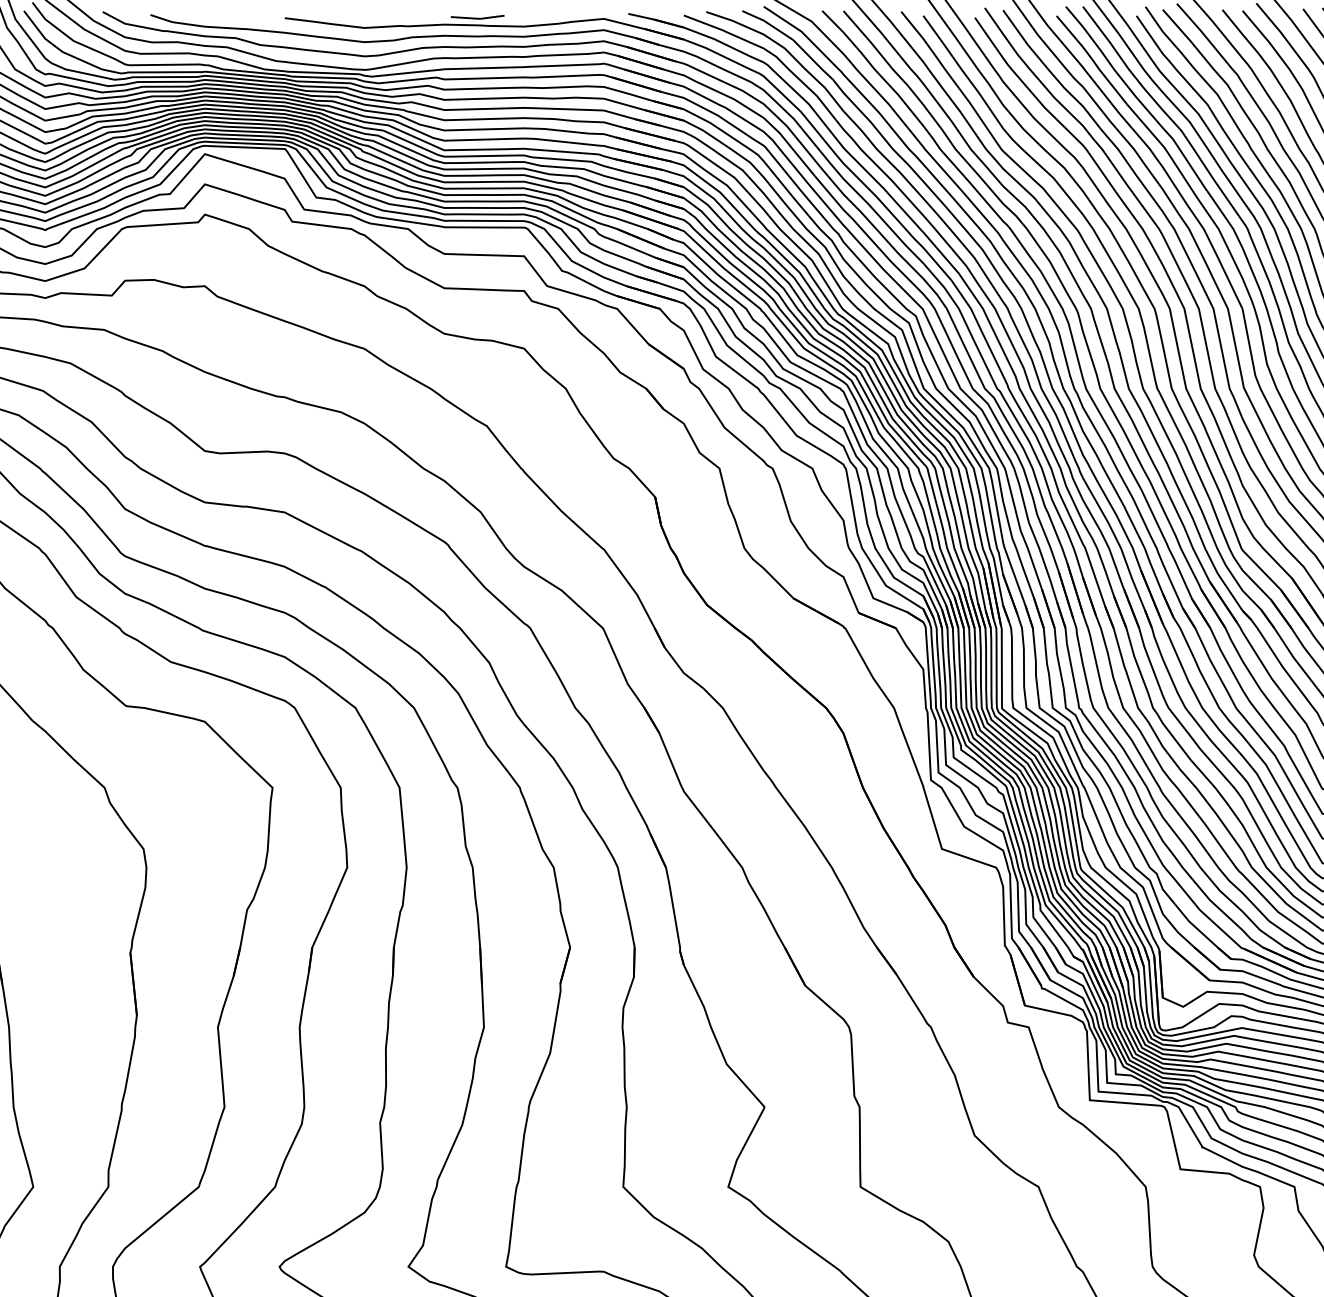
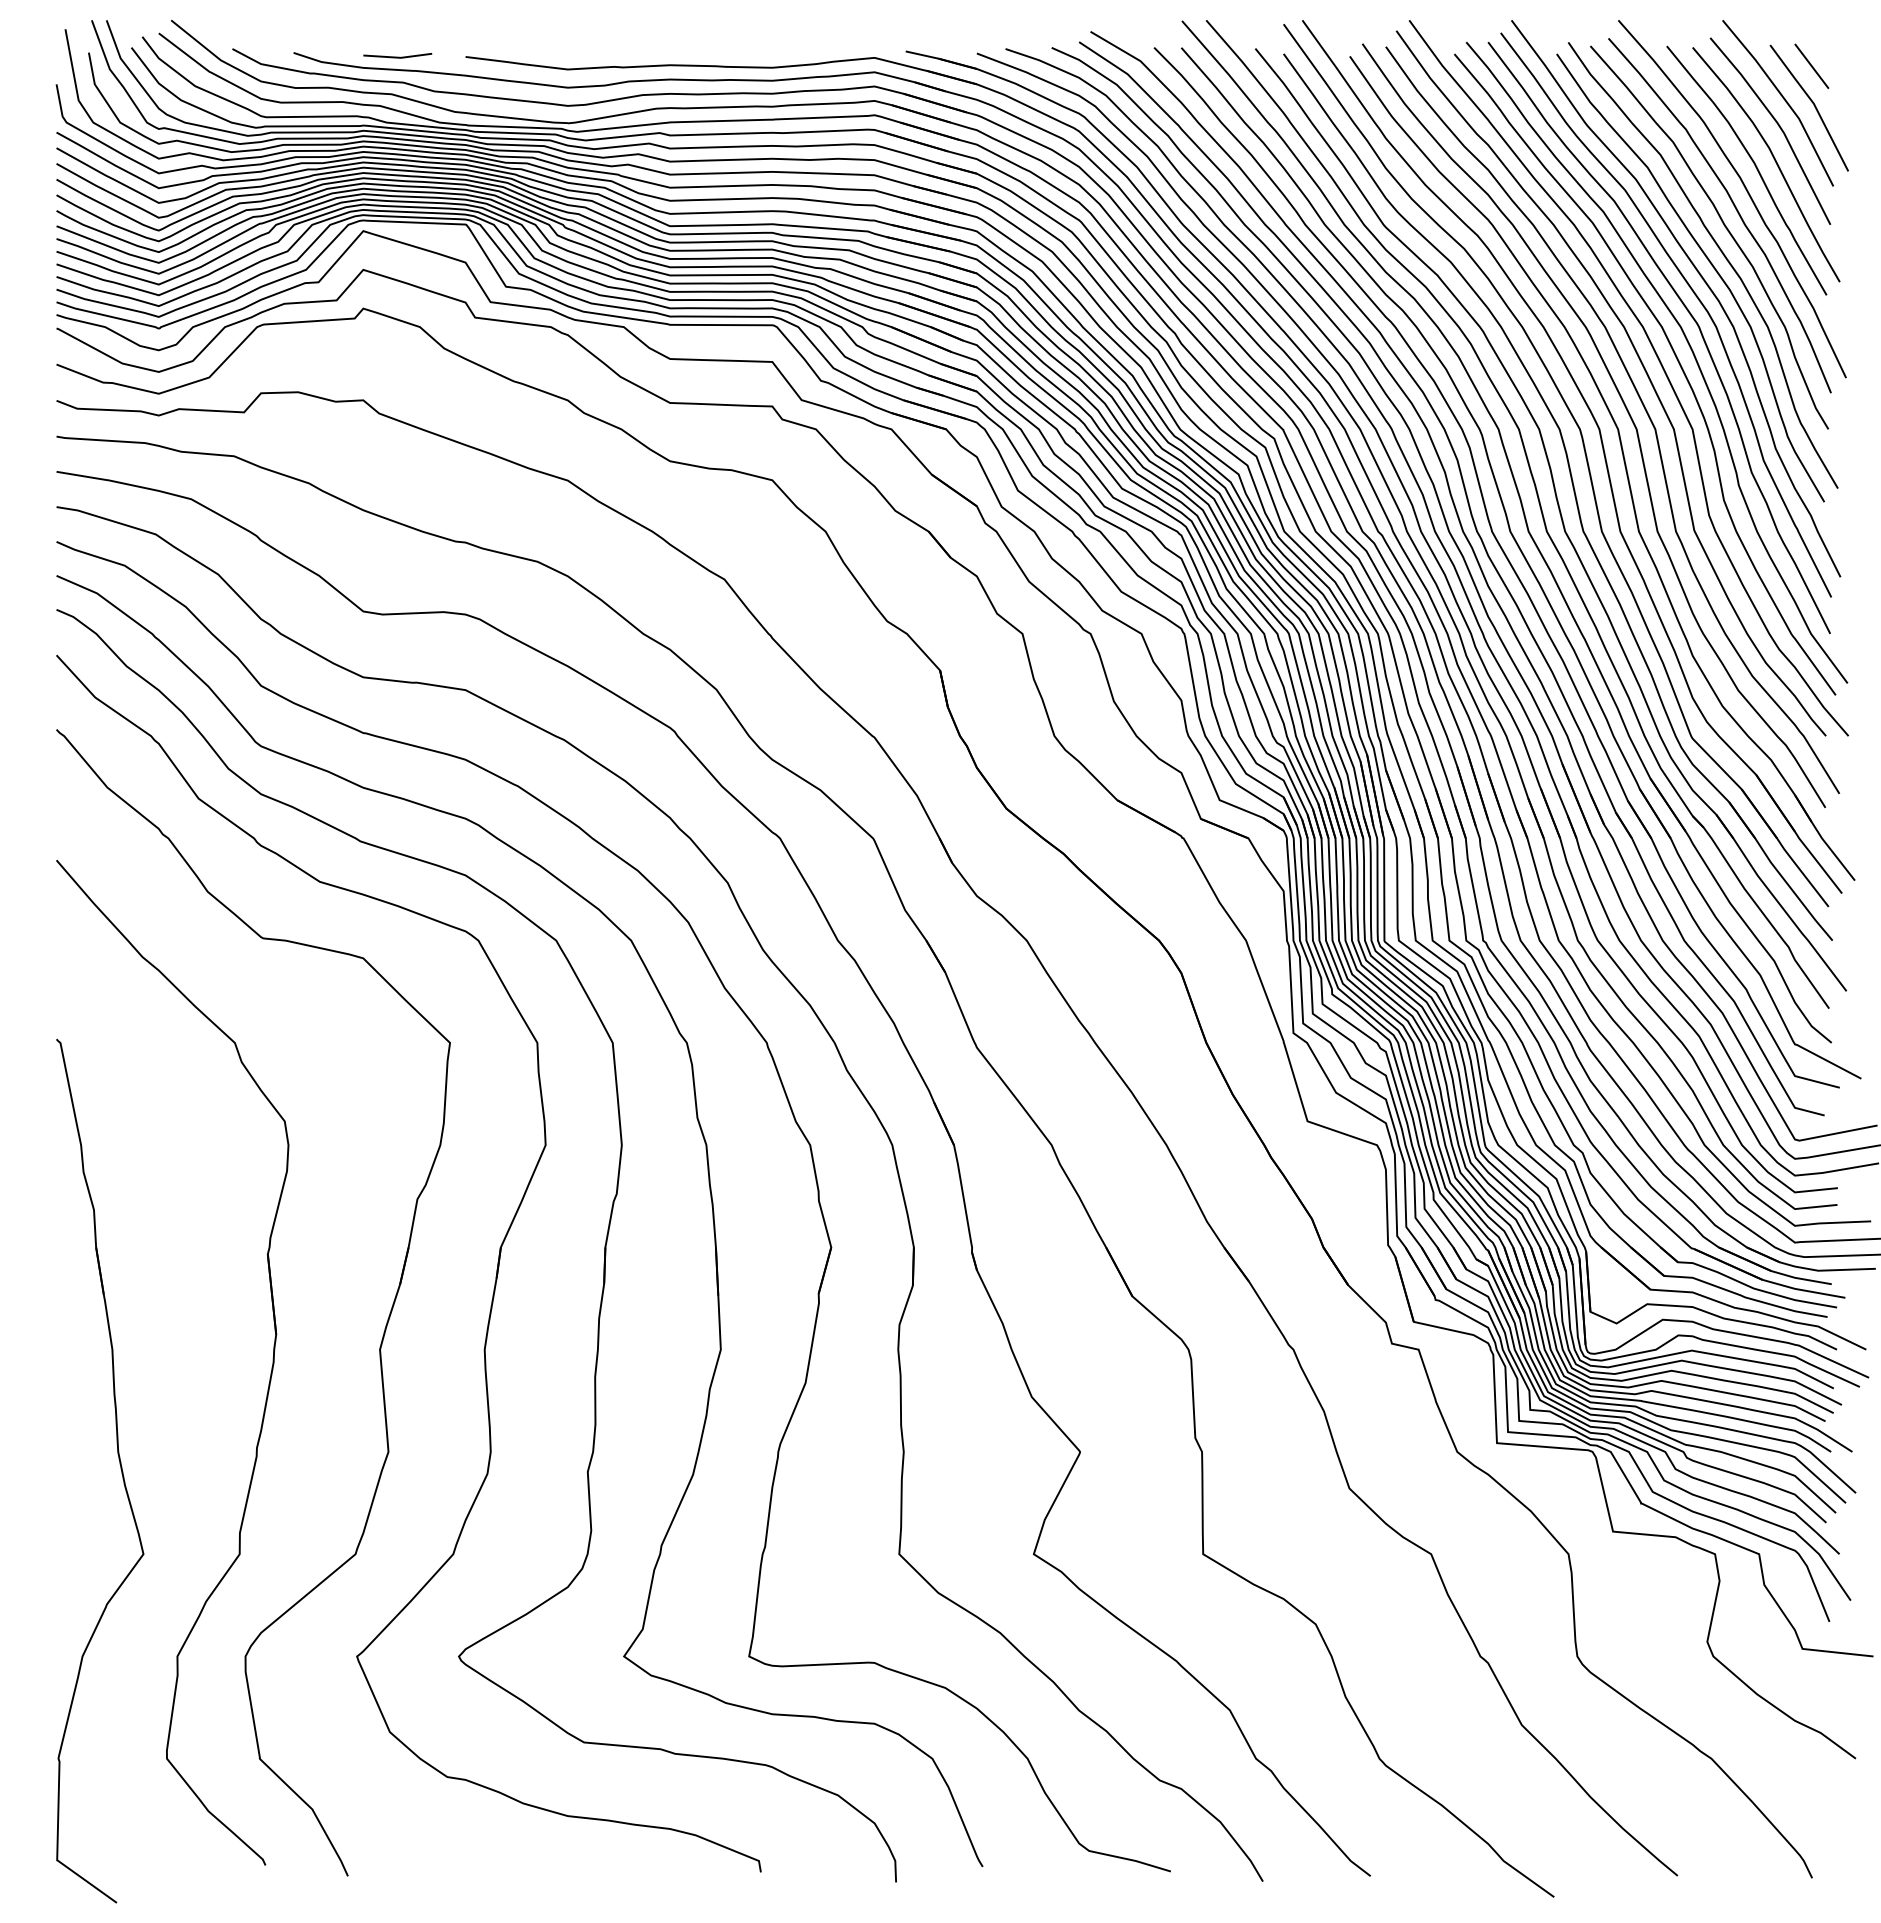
line: (477, 17) -> (397, 56), moved

